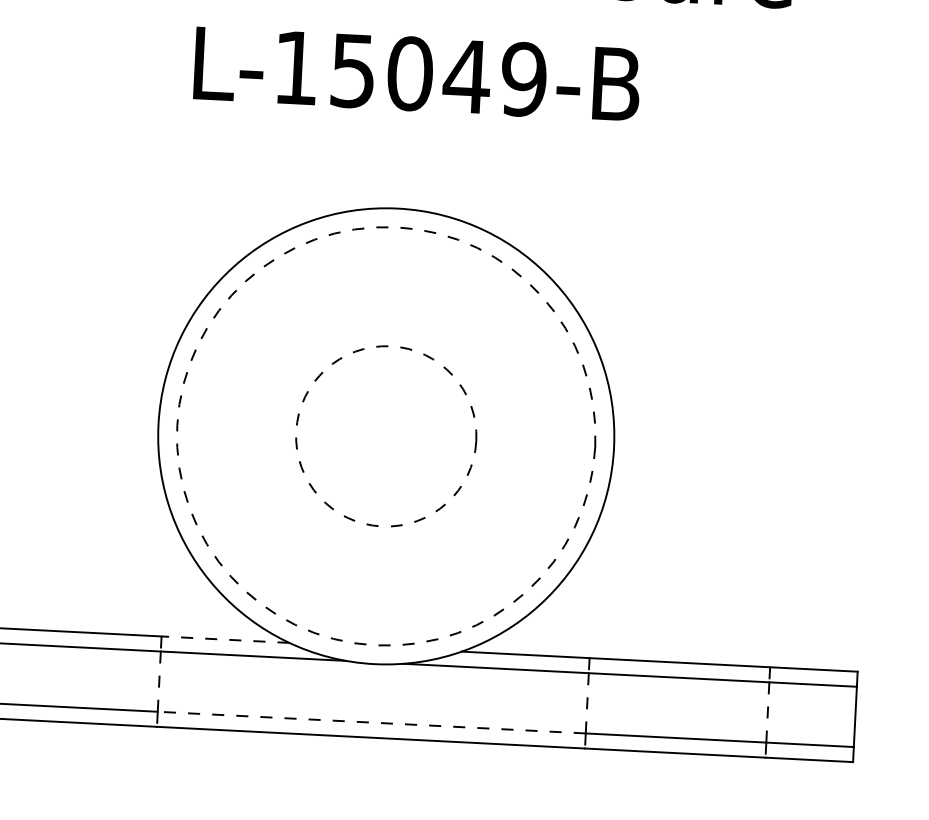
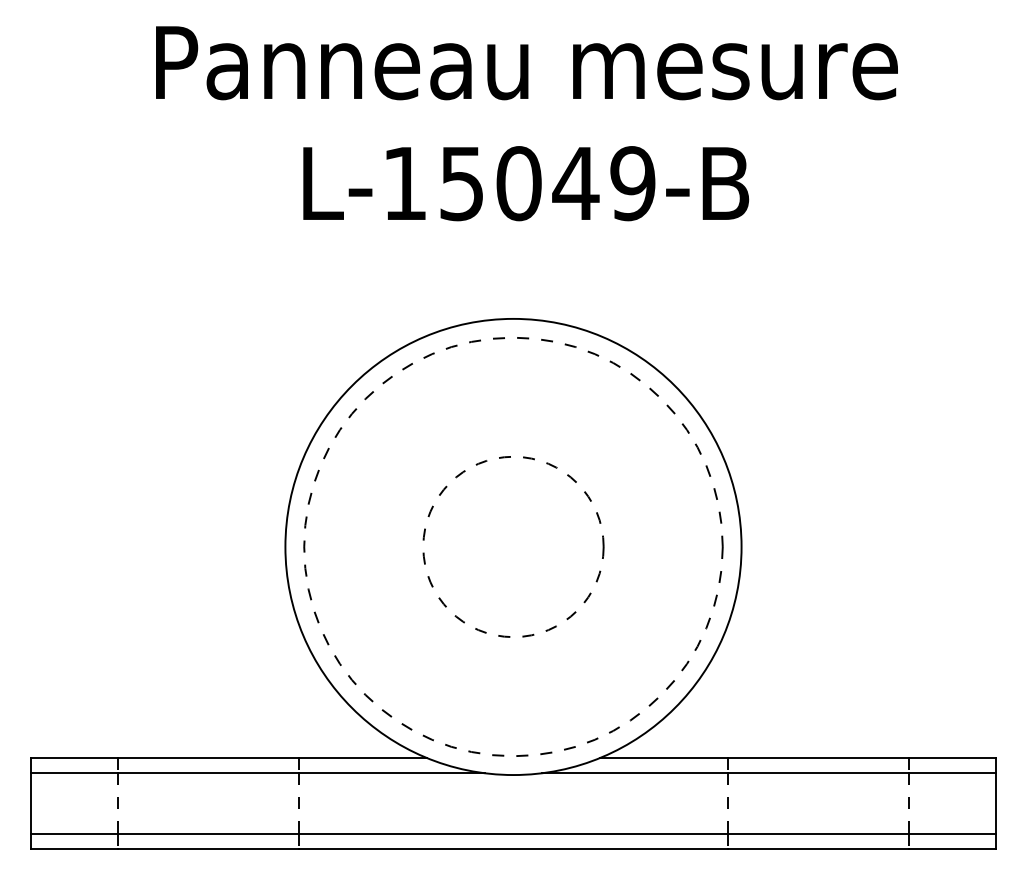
line: (224, 640) -> (362, 758), dashed -> solid
line: (371, 722) -> (513, 833), dashed -> solid

